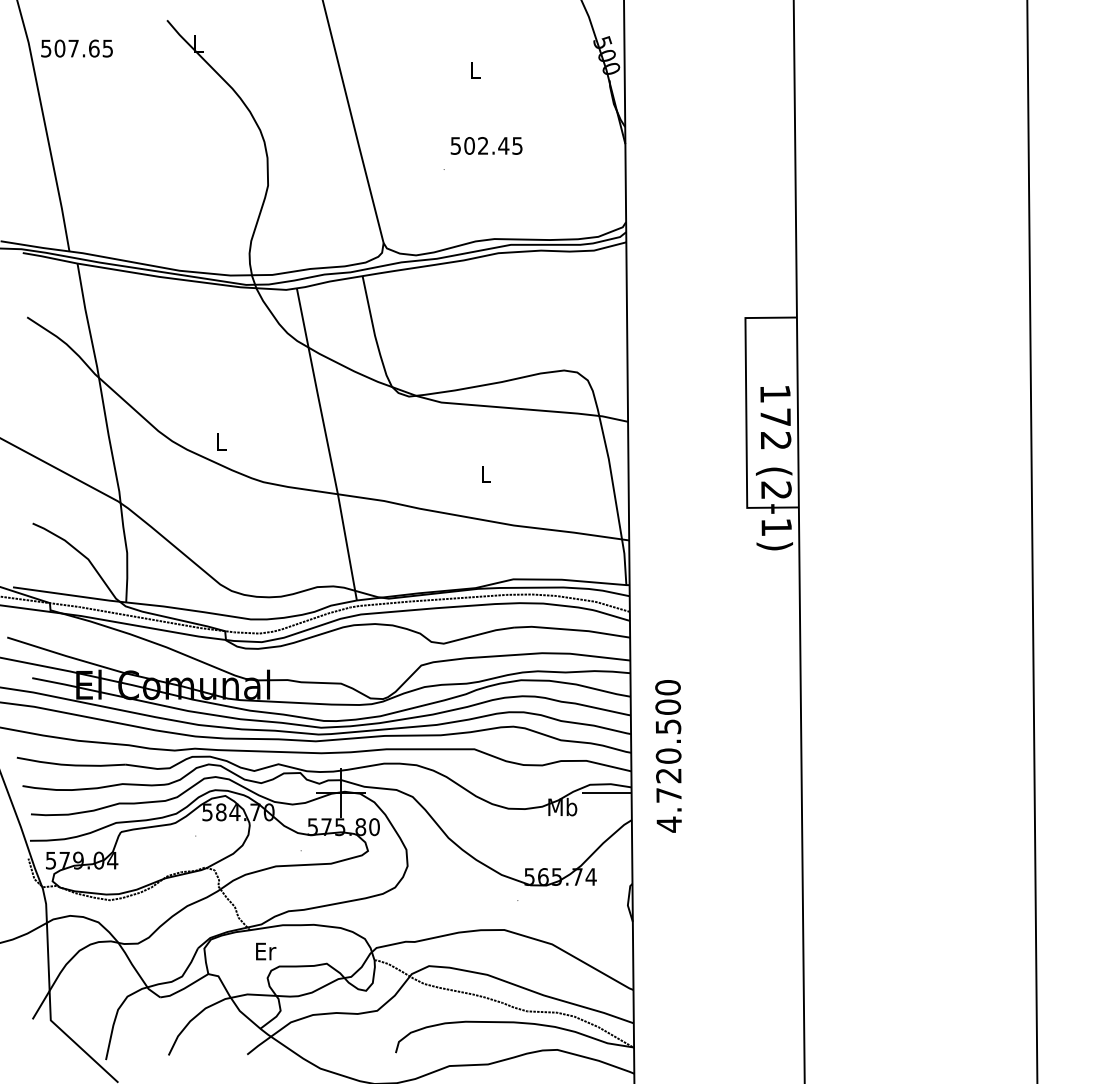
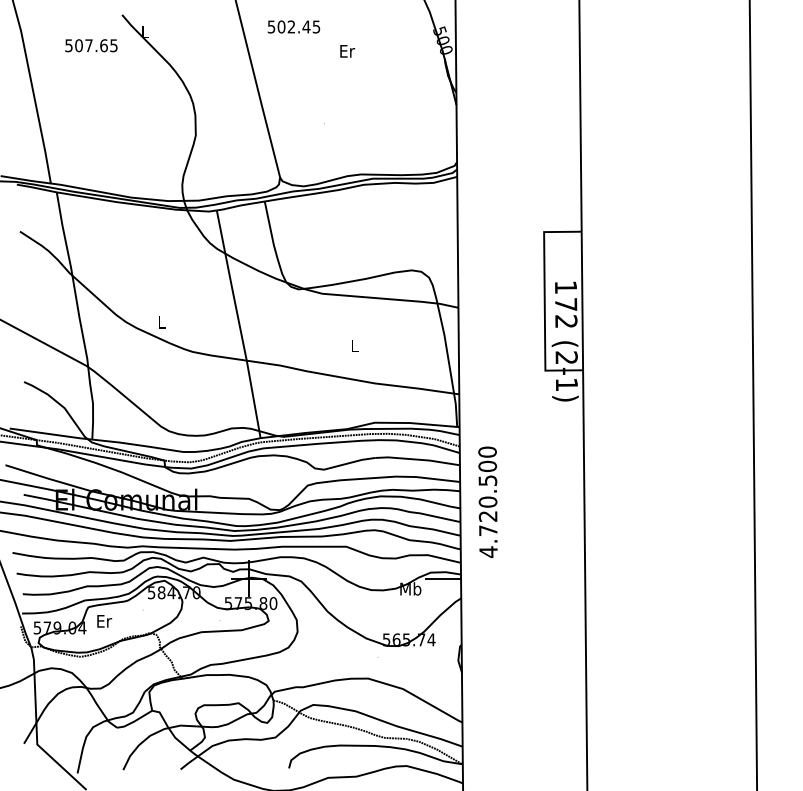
text: (76, 48) -> (91, 45), moved
text: (476, 69) -> (347, 50), L -> Er
text: (486, 145) -> (293, 26), moved
text: (668, 756) -> (487, 502), moved
text: (266, 951) -> (104, 621), moved

